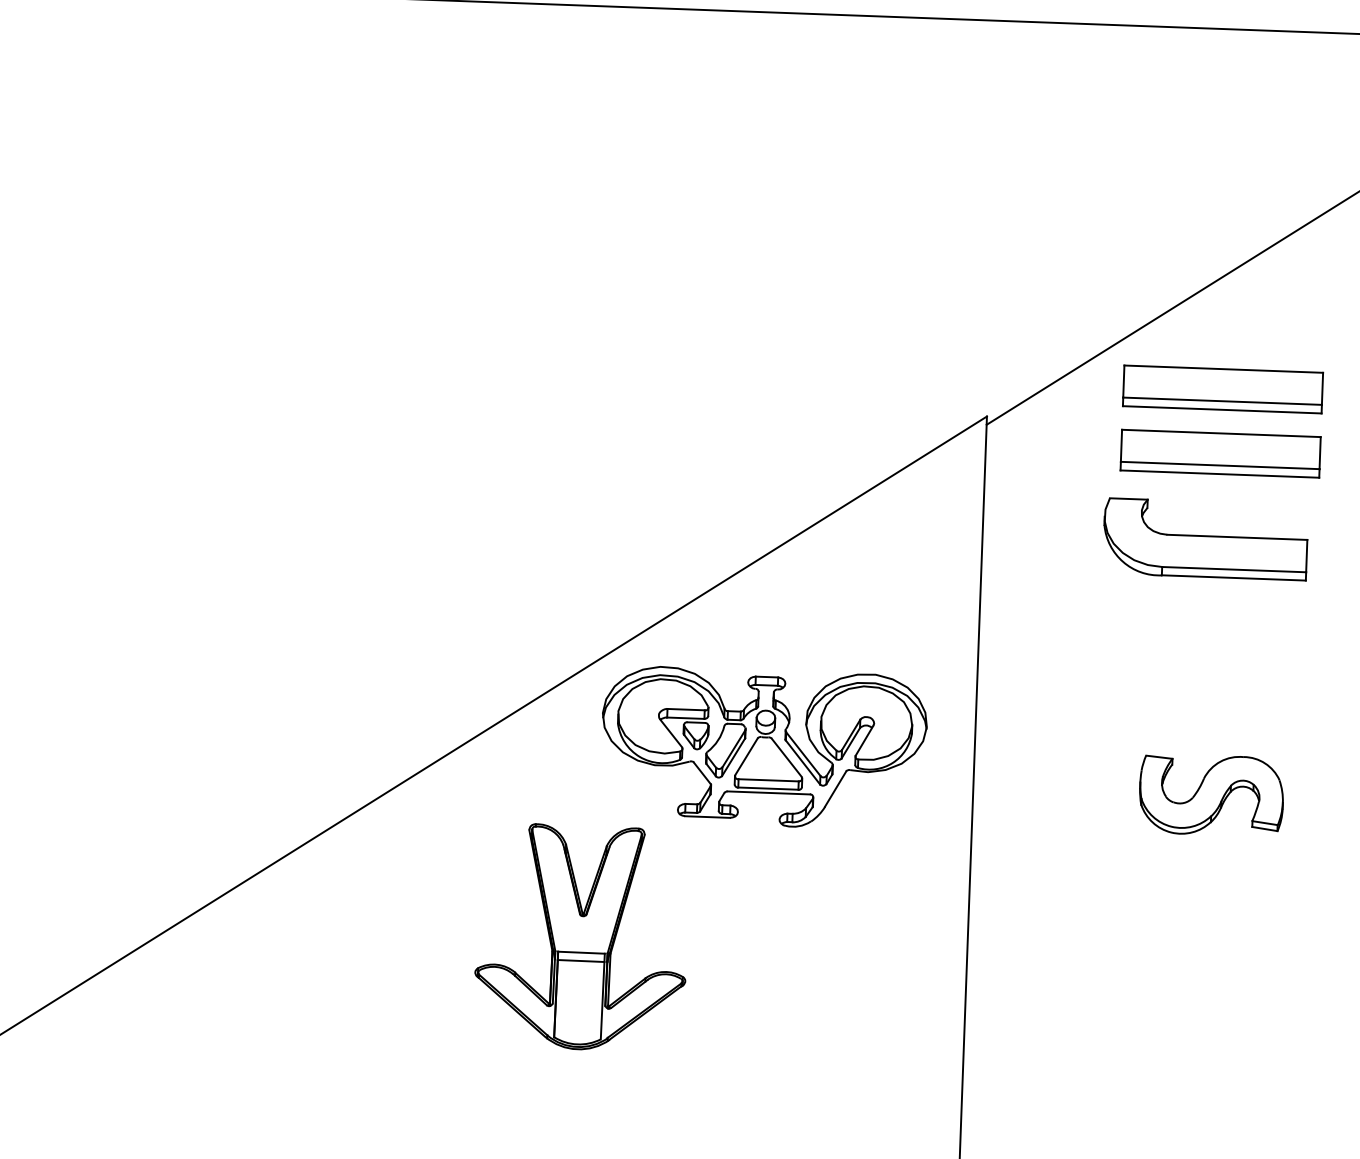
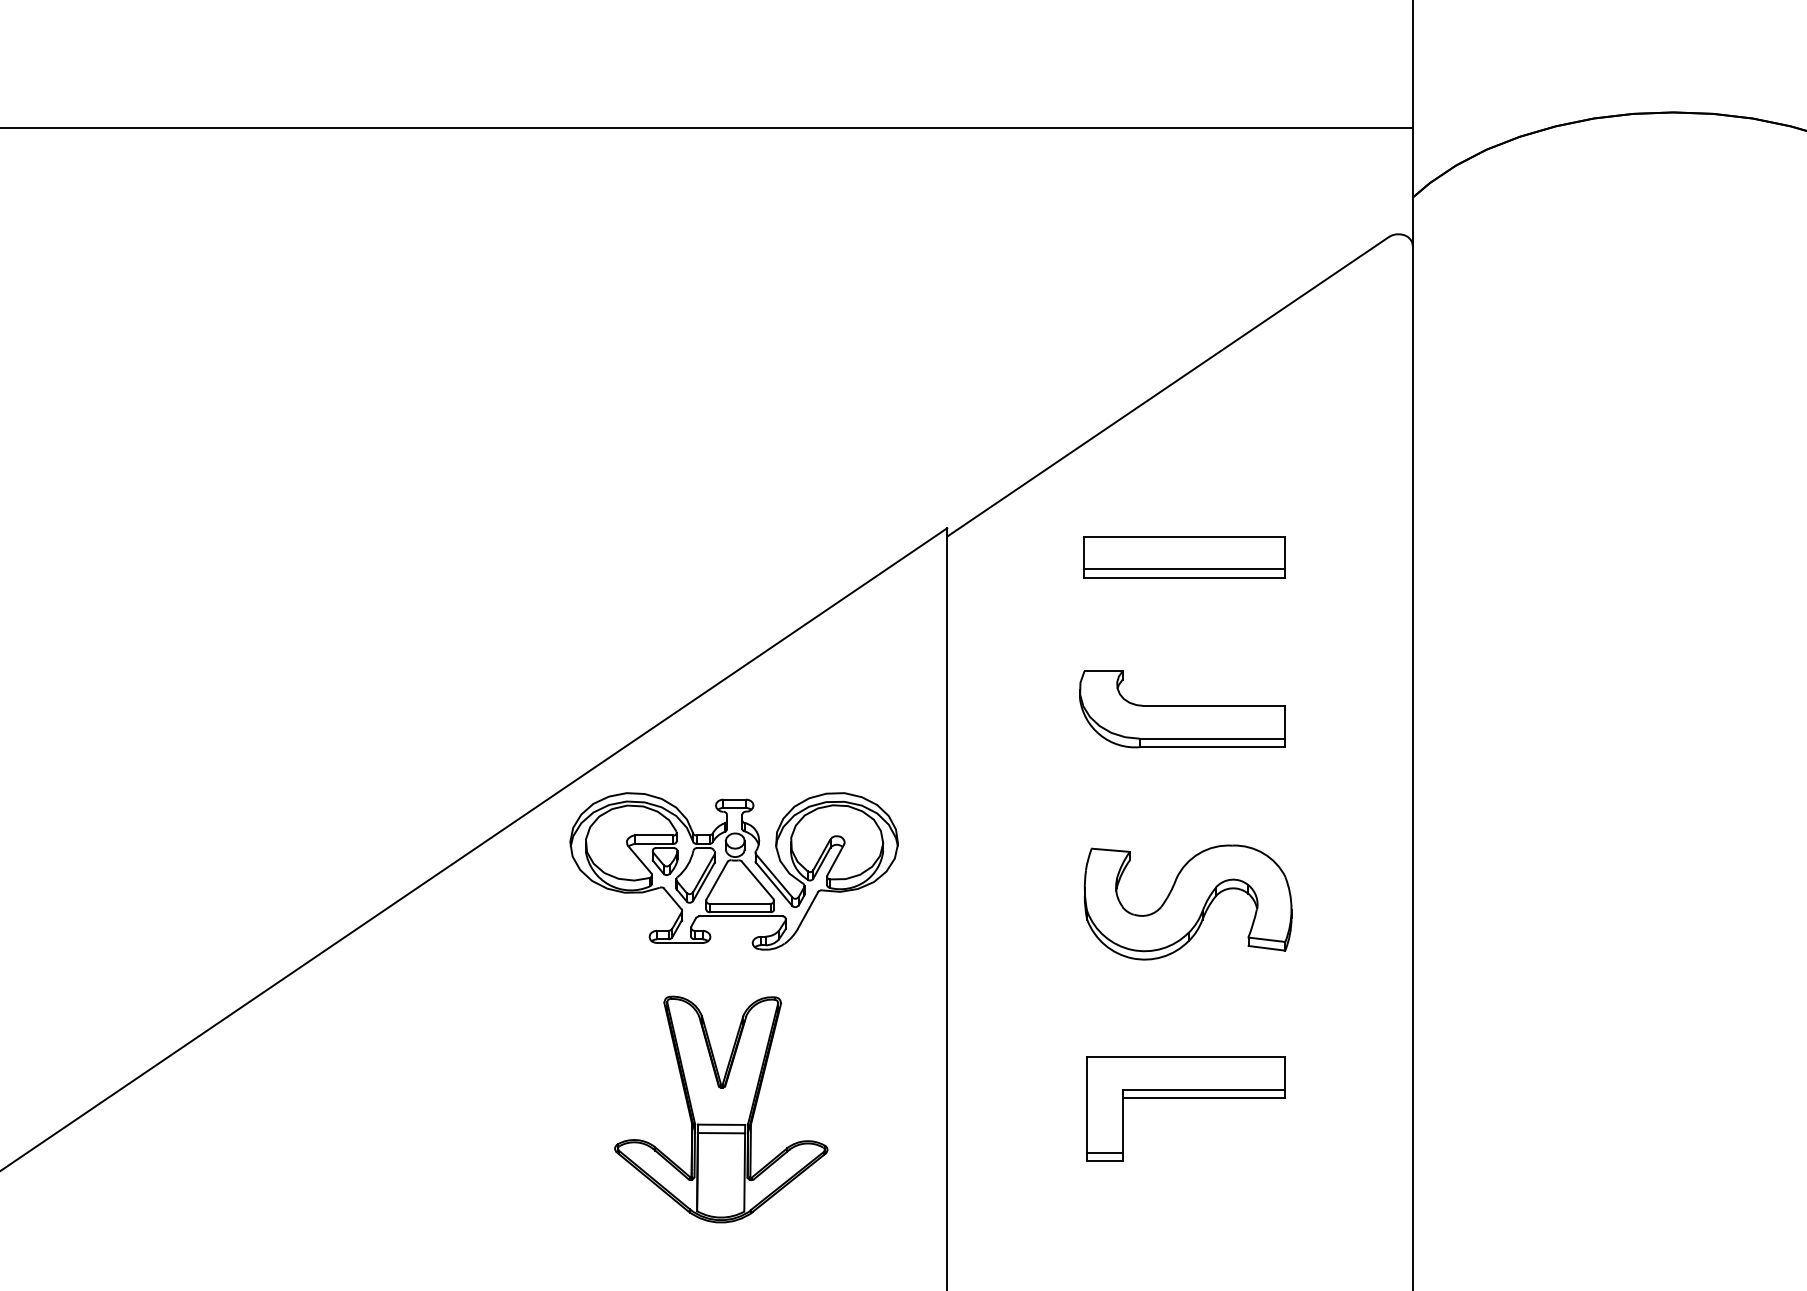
part: (1222, 389) -> (1184, 492), removed
part: (1205, 539) -> (1182, 709), moved
part: (1210, 795) -> (1187, 902), size x1.43
part: (581, 937) -> (721, 1109), moved
part: (1201, 989) -> (1185, 1098), added

